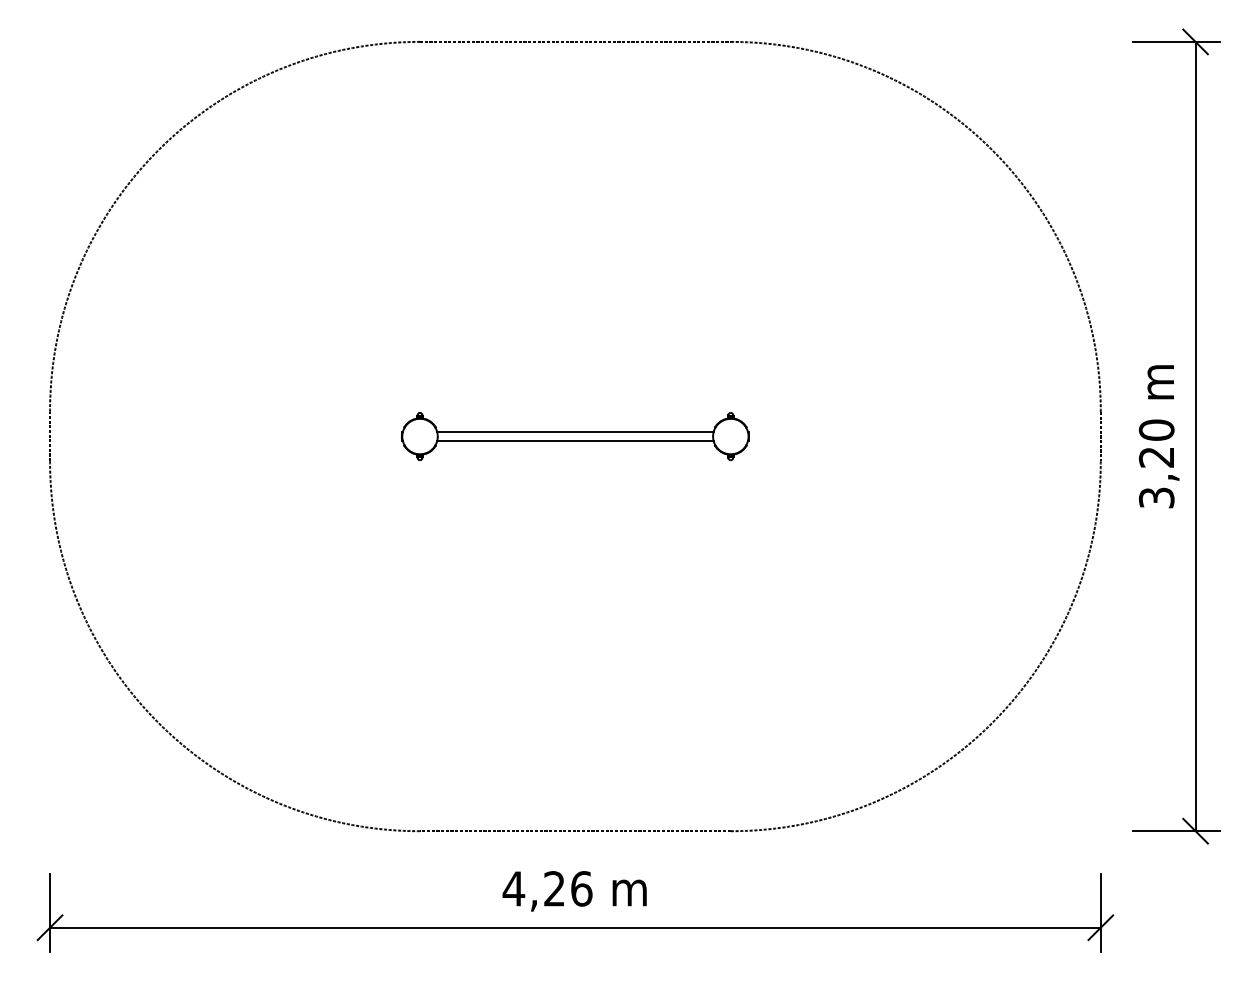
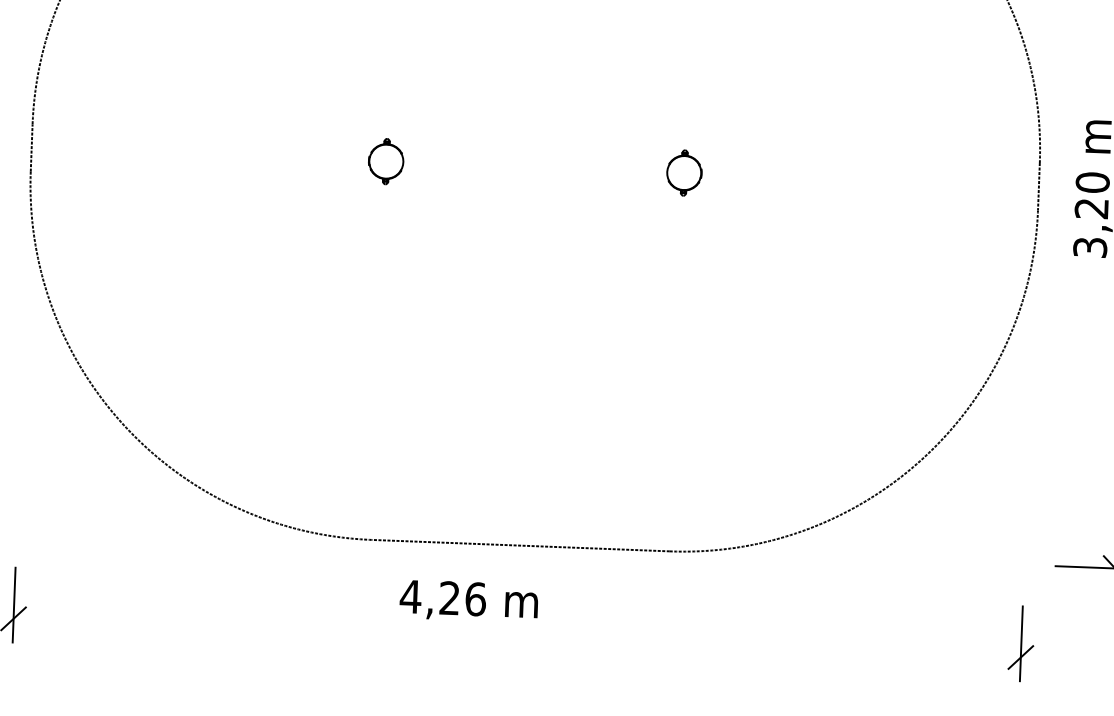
line: (575, 432) -> (535, 163), removed
line: (575, 440) -> (535, 171), removed
text: (574, 891) -> (468, 601), moved
line: (575, 927) -> (517, 637), removed

